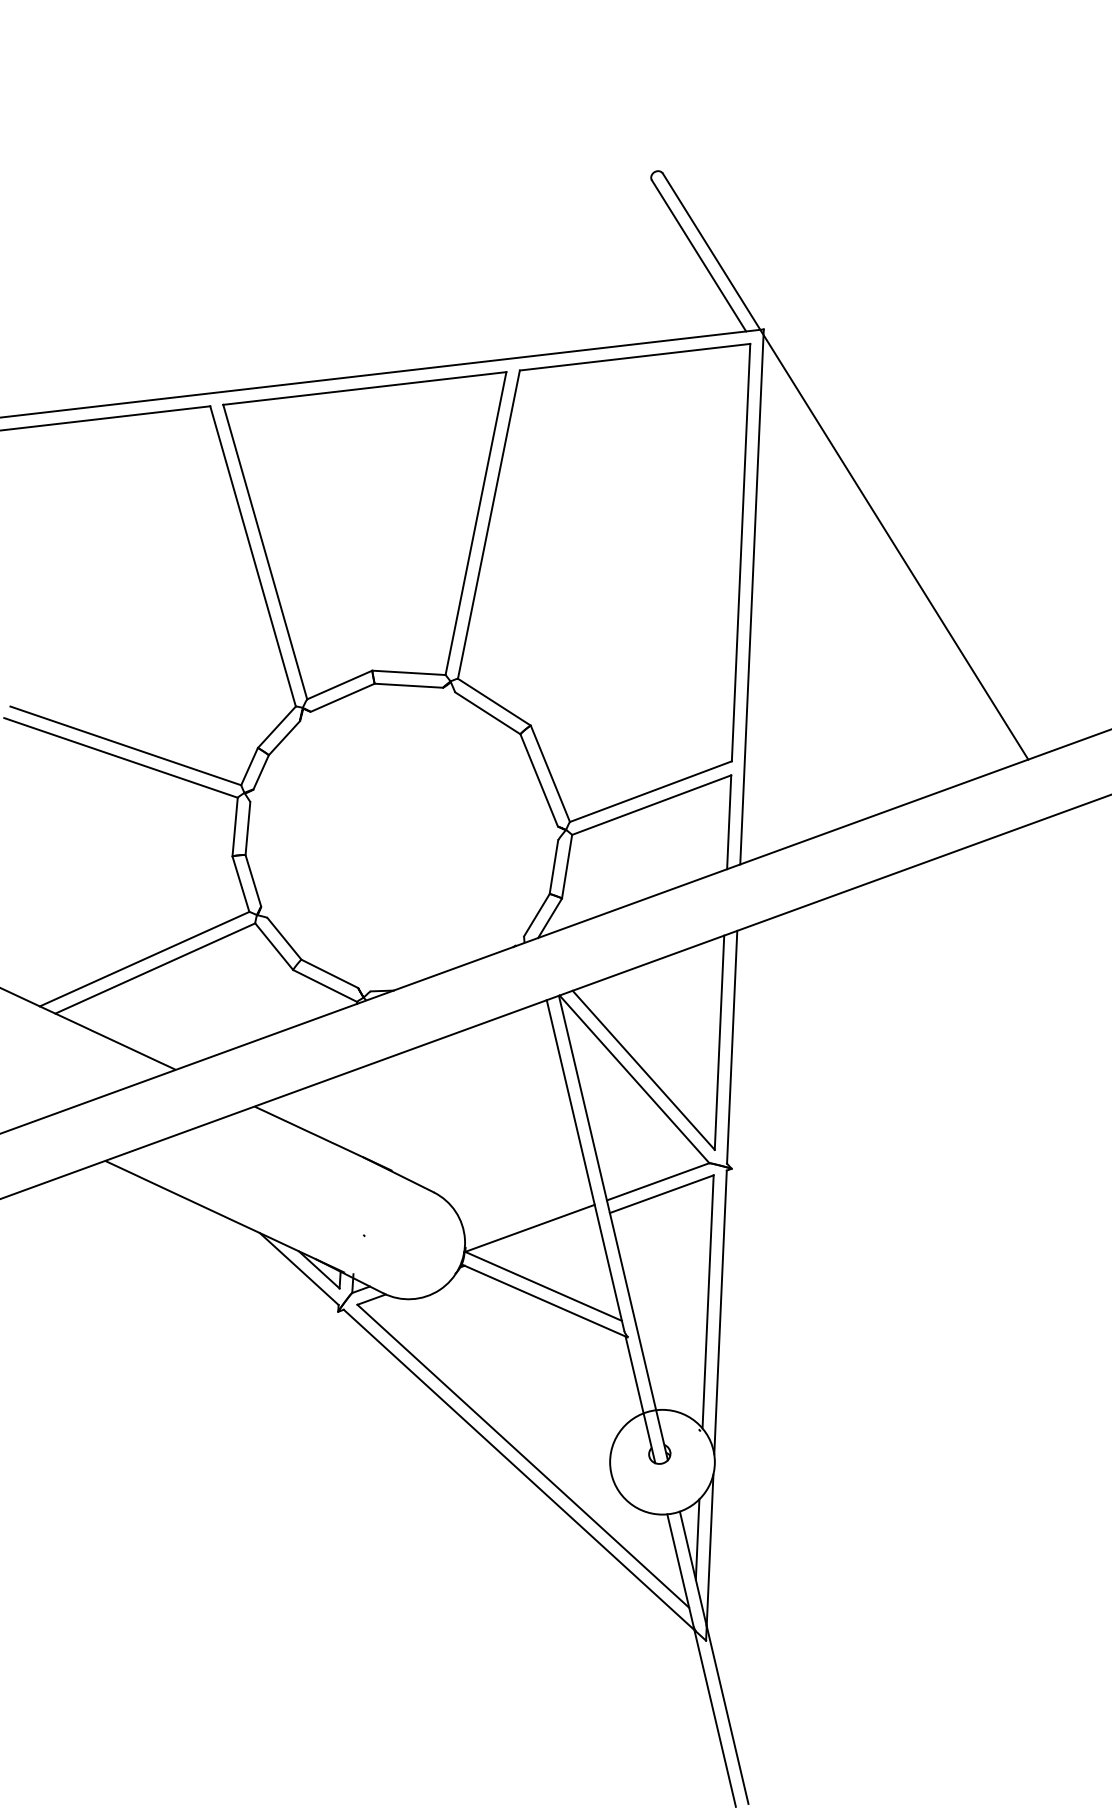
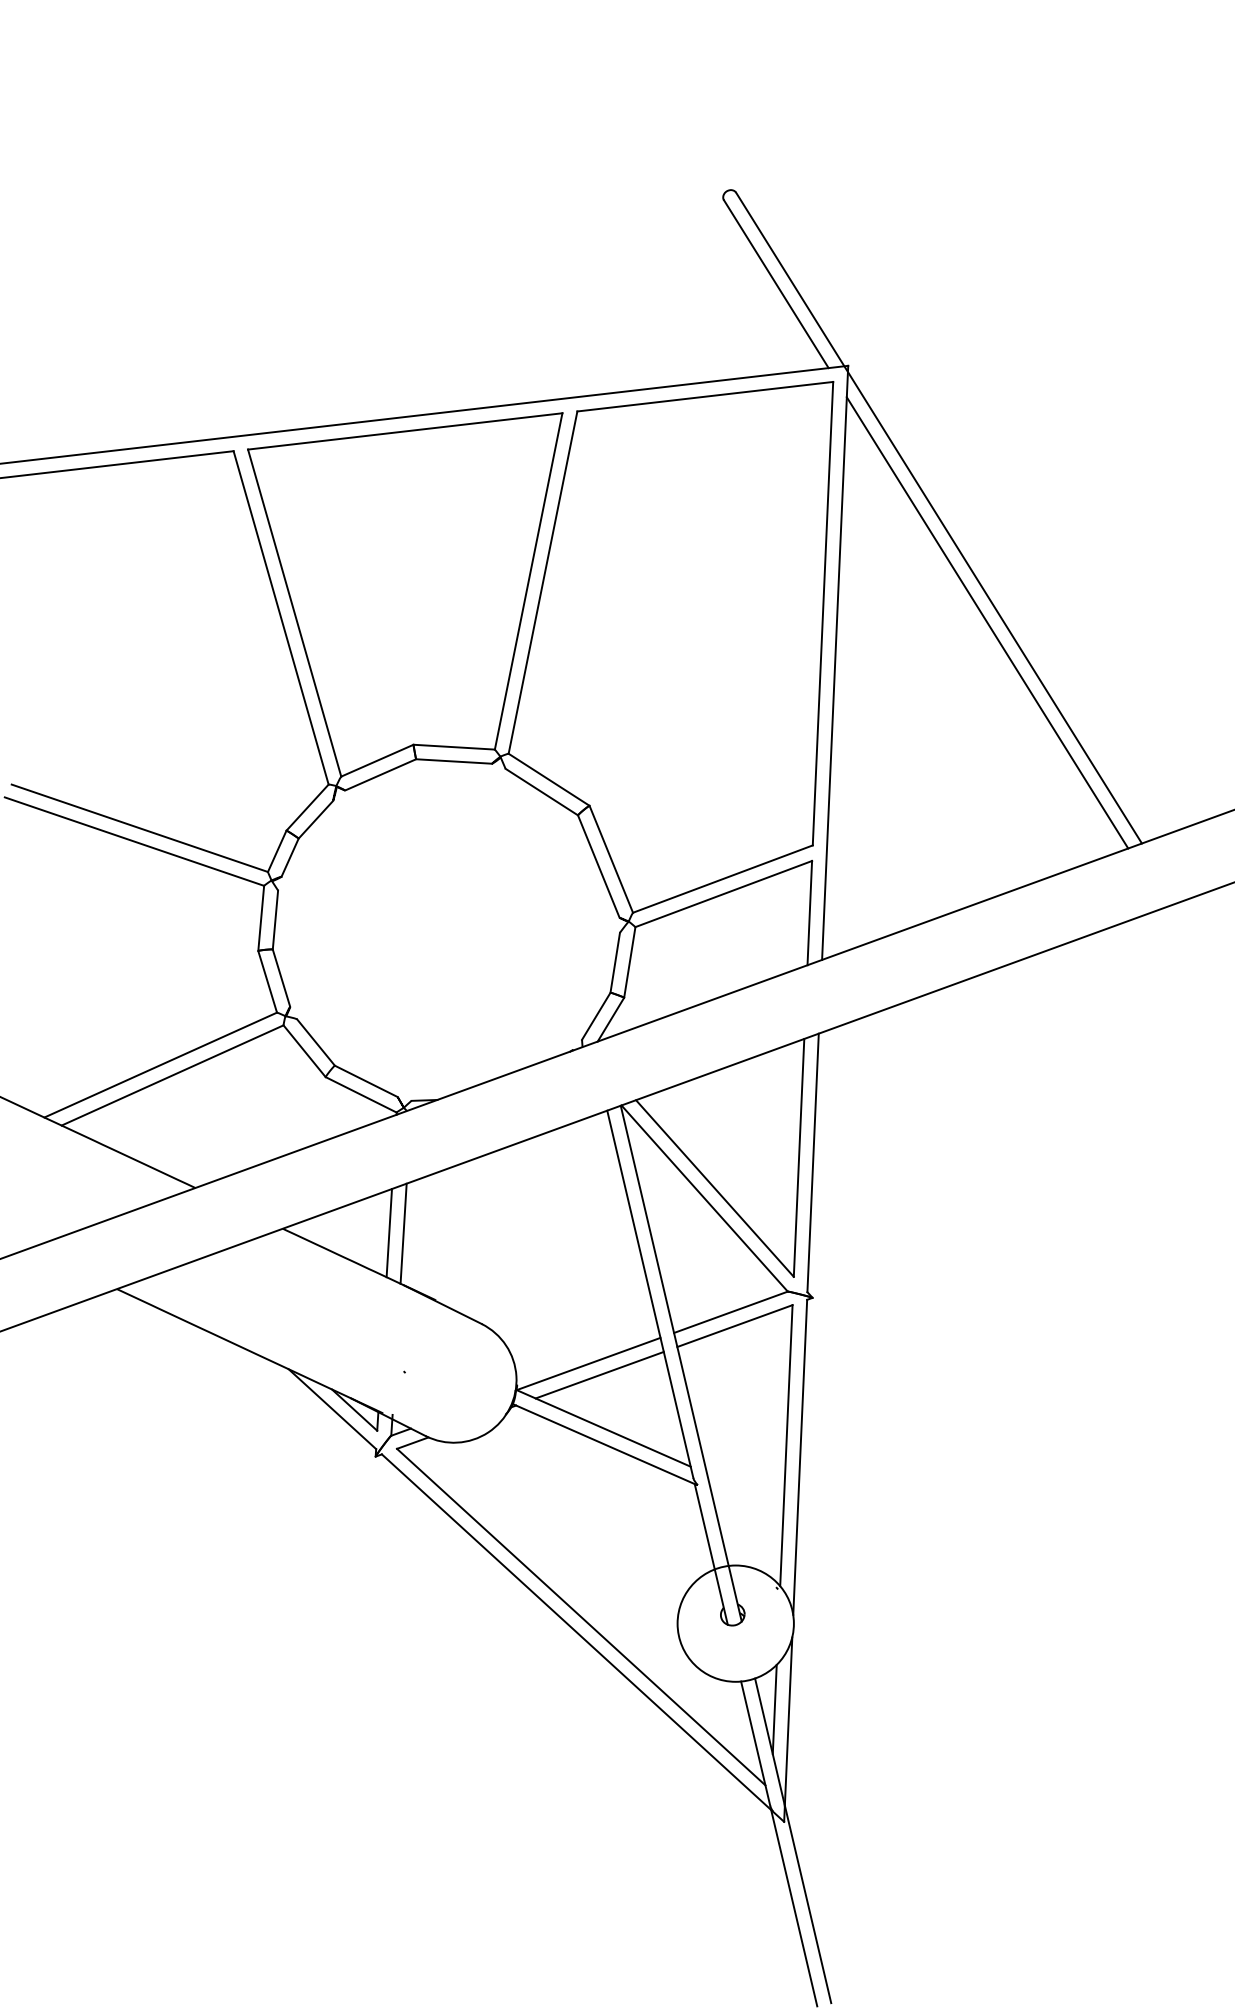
line: (889, 560) -> (987, 622), added
line: (350, 1110) -> (389, 1233), added
line: (363, 1110) -> (403, 1233), added
line: (539, 1237) -> (599, 1374), added

